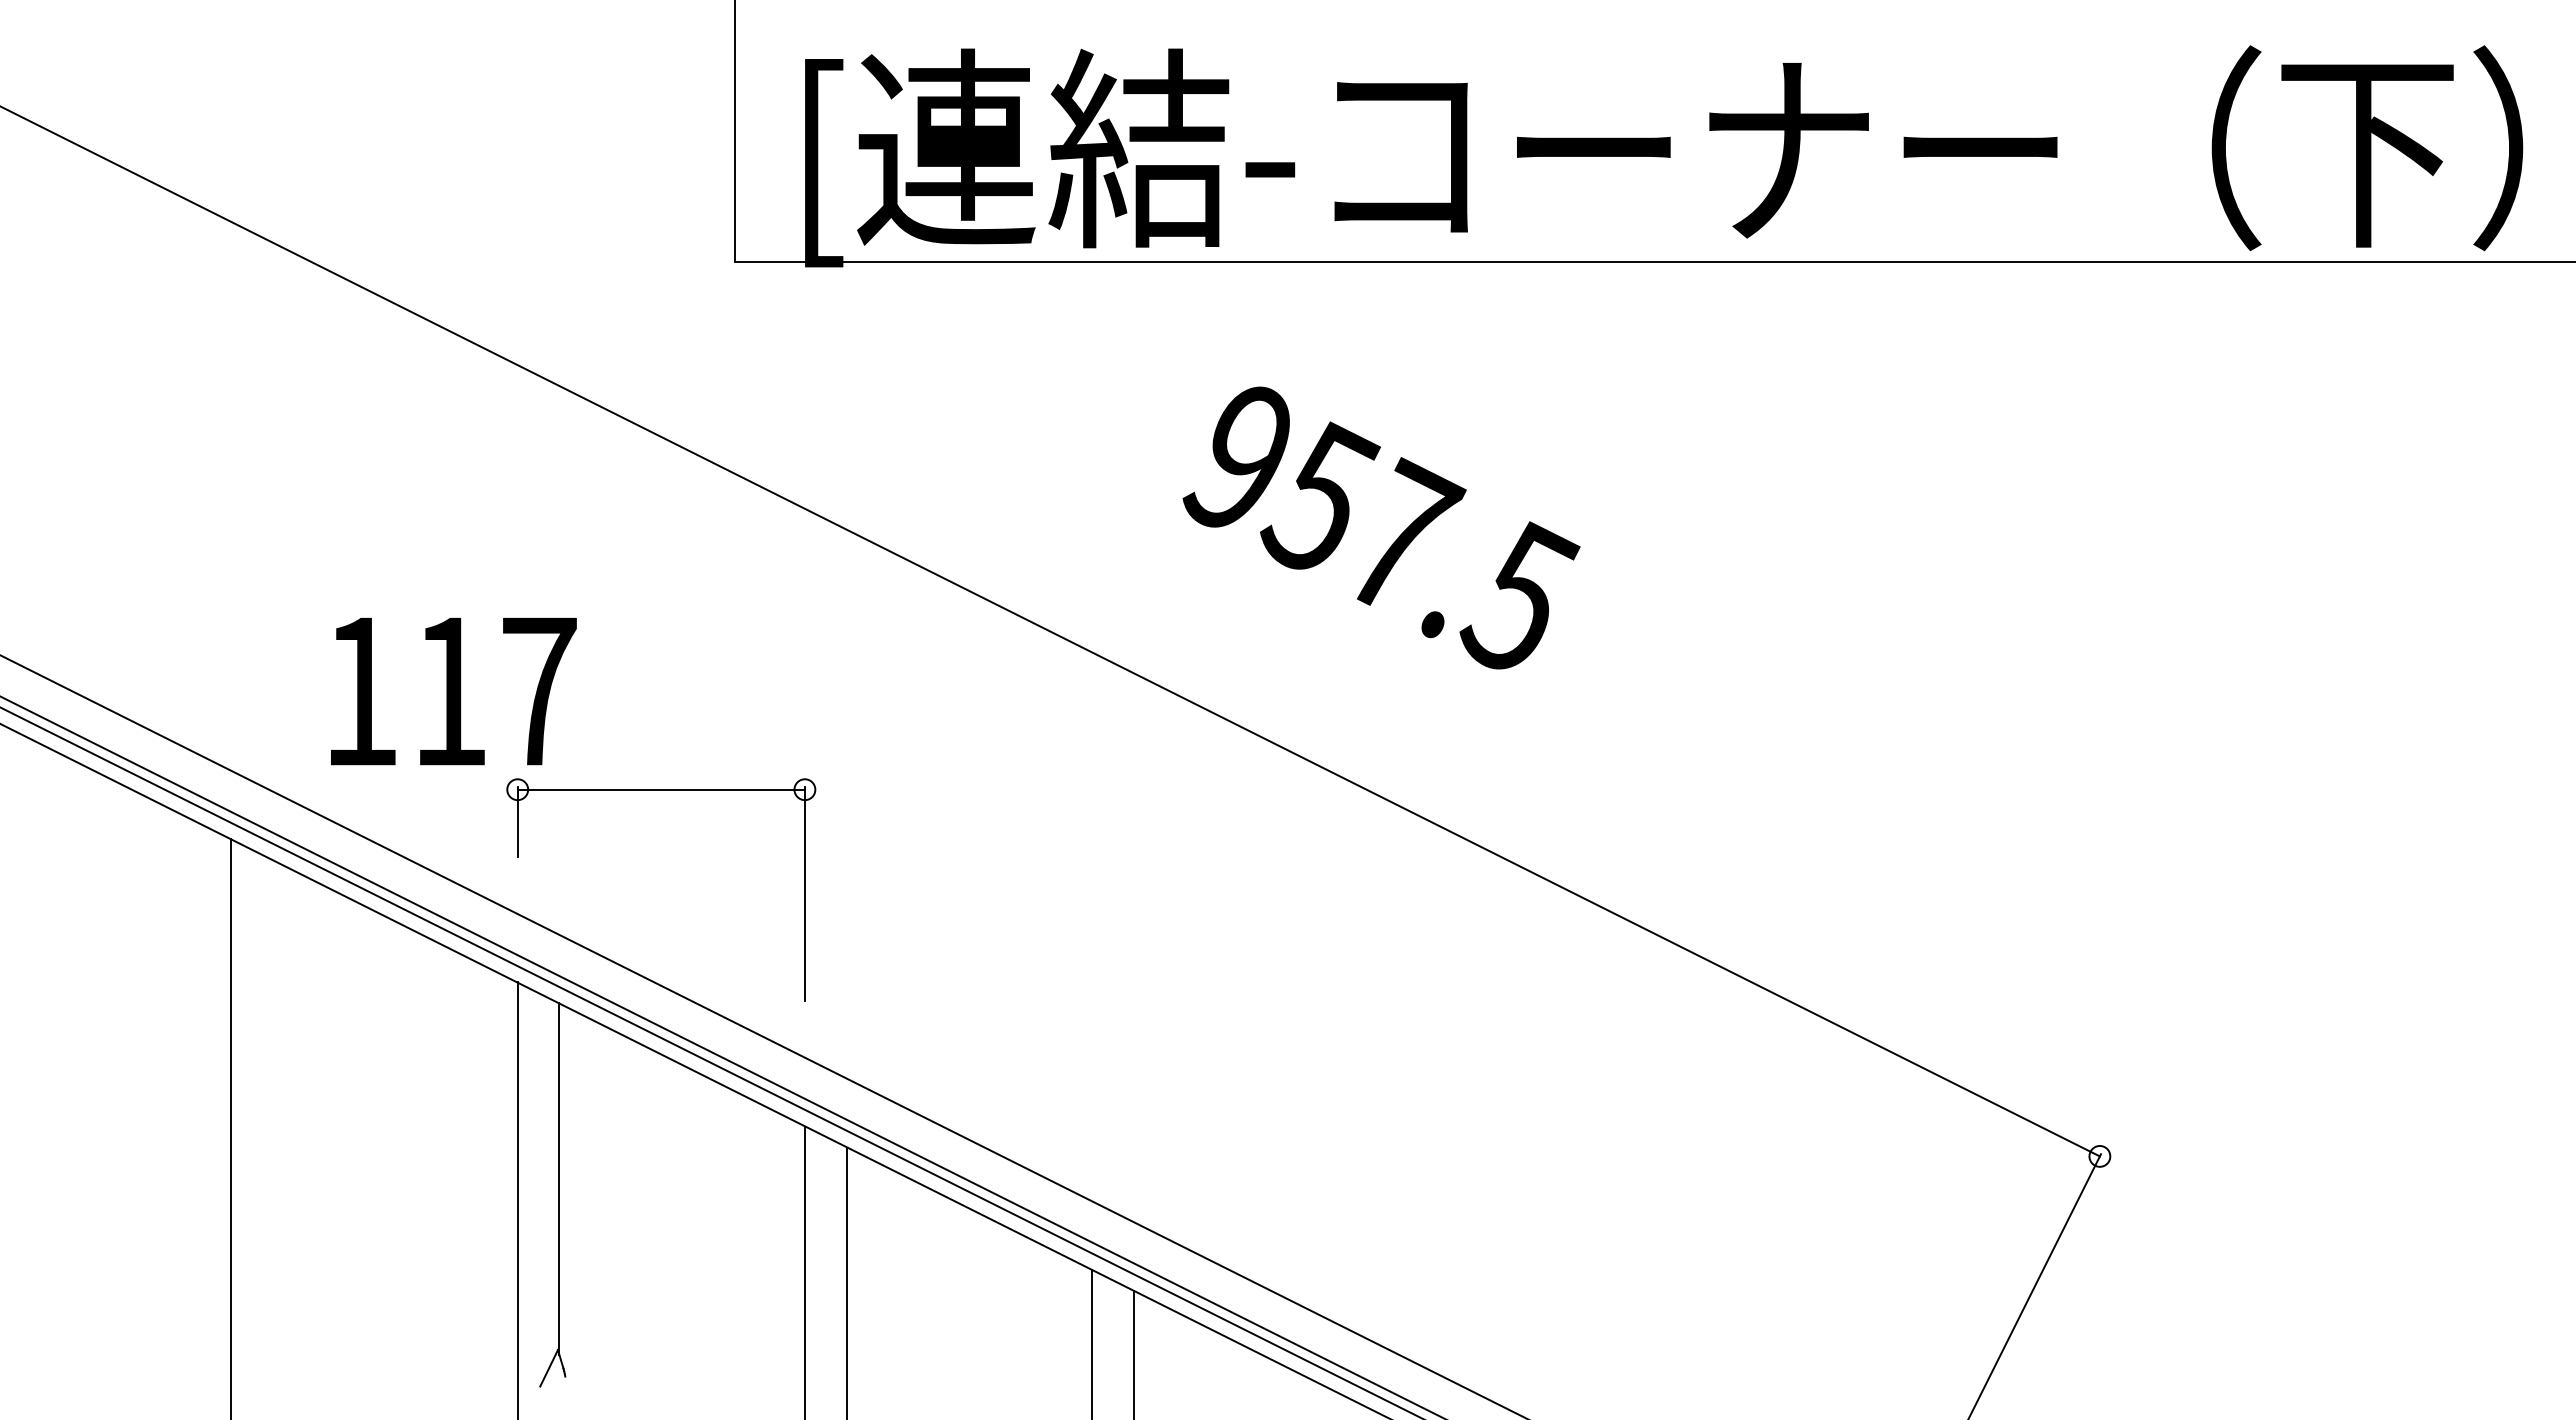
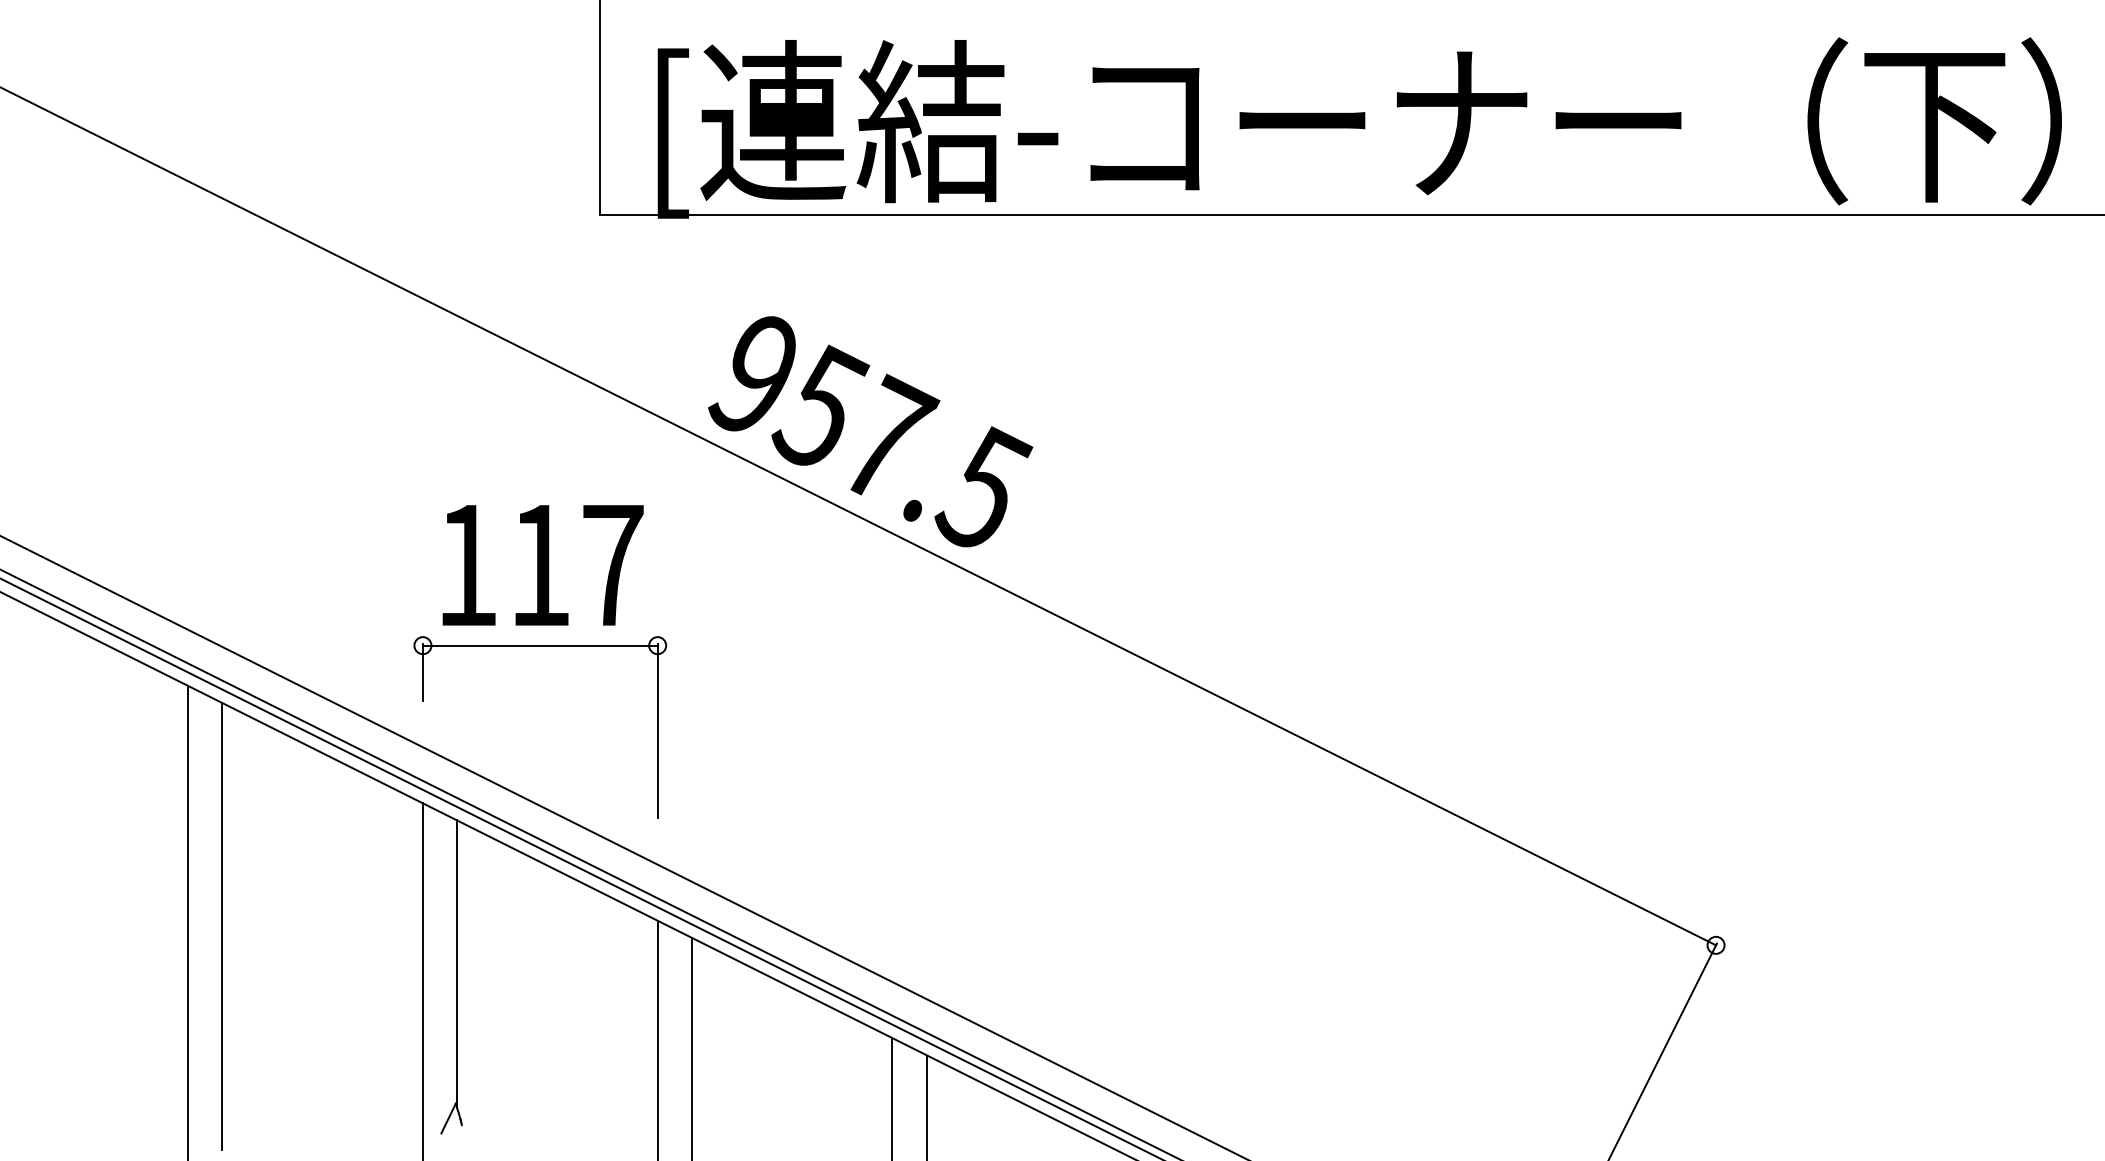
text: (1381, 527) -> (870, 431), moved
text: (453, 691) -> (542, 565), moved
line: (272, 1132) -> (222, 925), added

